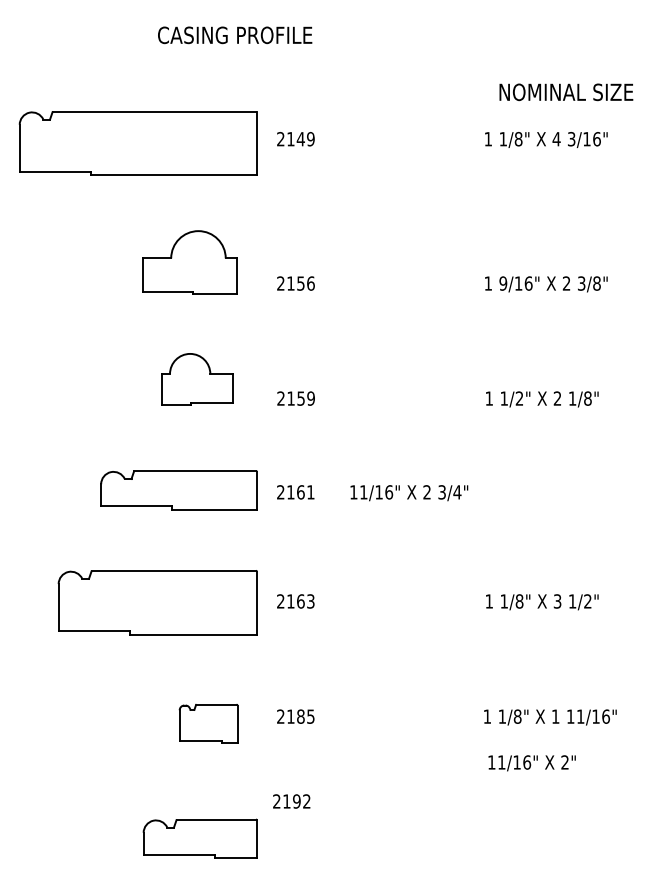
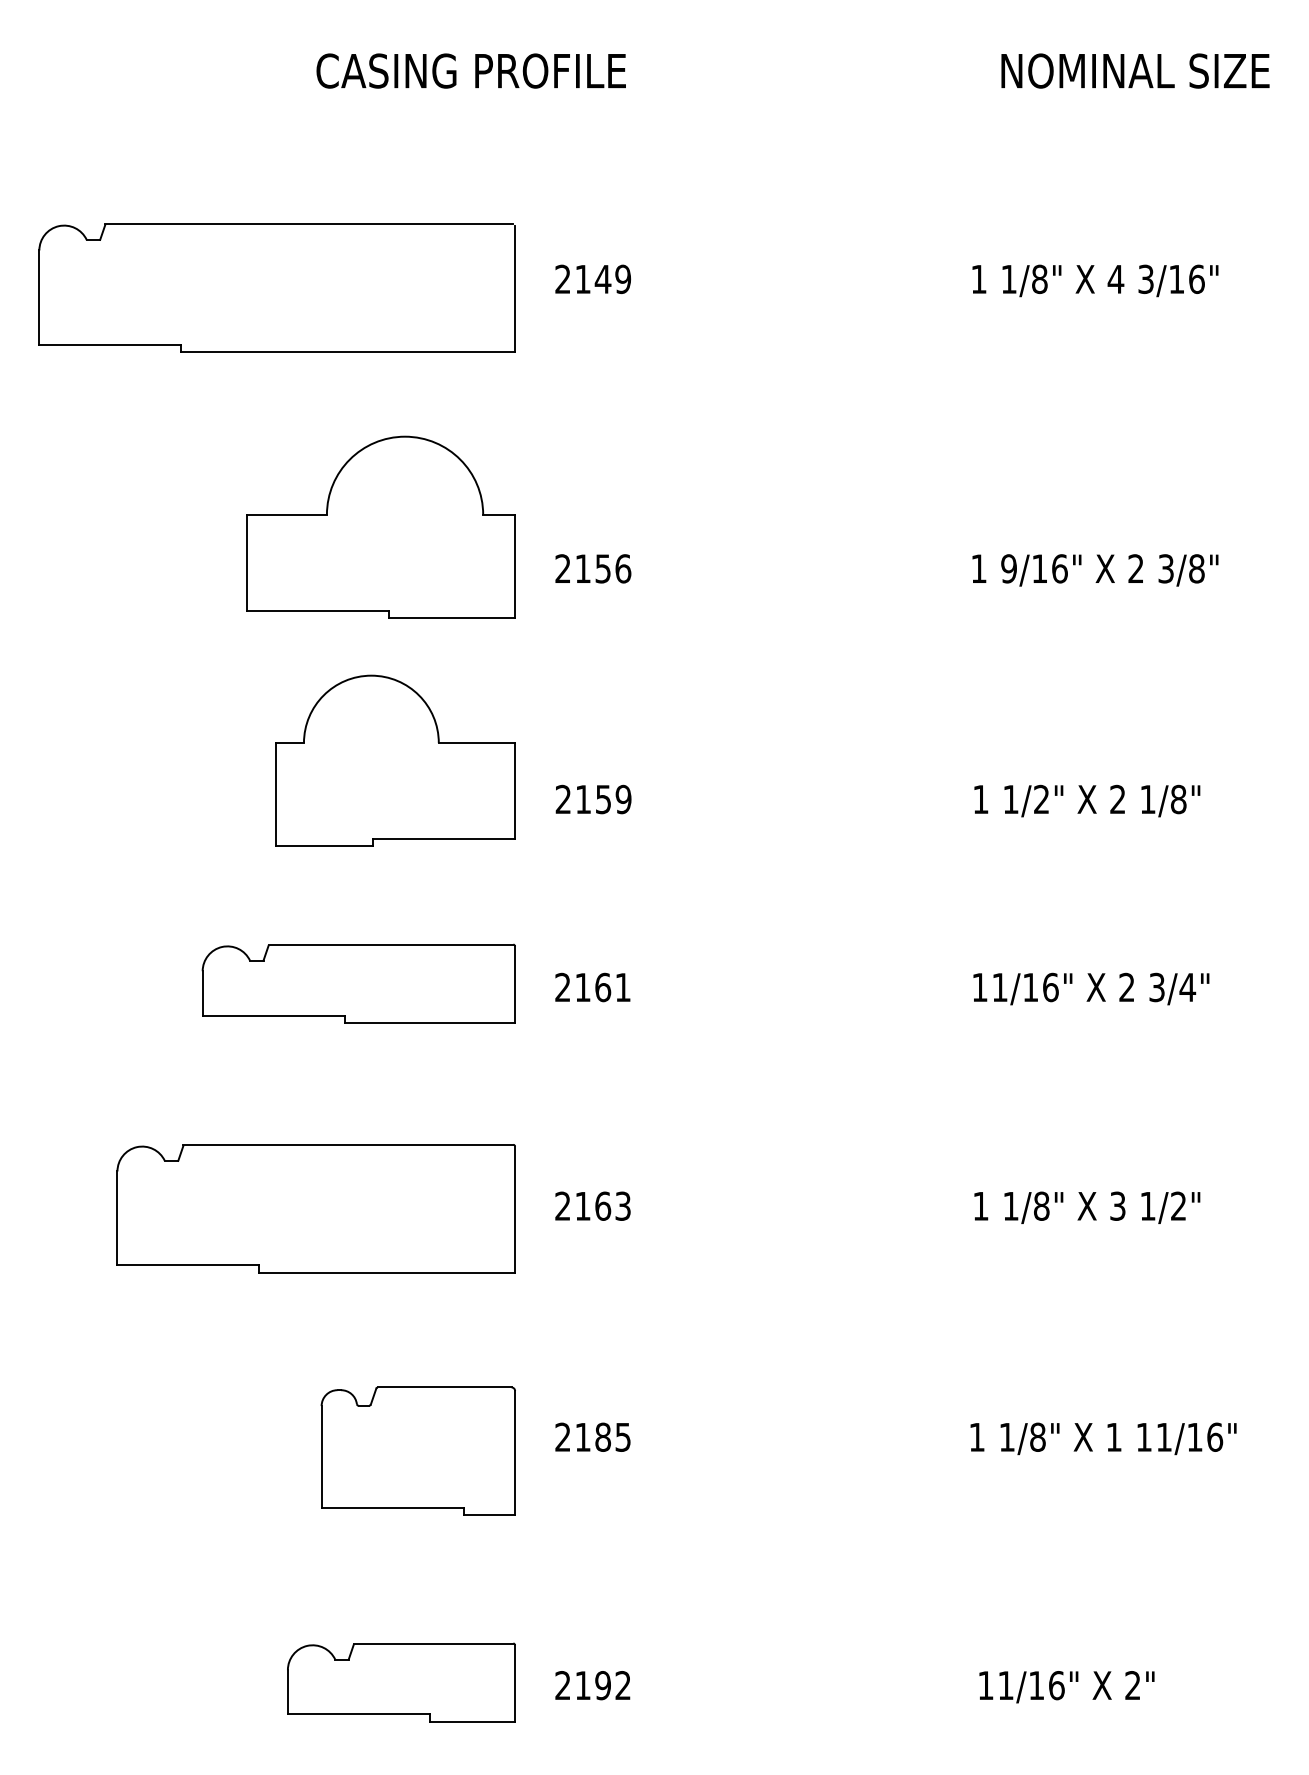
text: (566, 92) -> (1135, 71), moved
part: (189, 262) -> (379, 526), size x1.43
part: (197, 379) -> (395, 761), size x1.67
text: (409, 493) -> (1091, 989), moved
part: (208, 723) -> (417, 1450), size x1.67
text: (531, 763) -> (1065, 1687), moved
text: (291, 801) -> (592, 1685), moved

